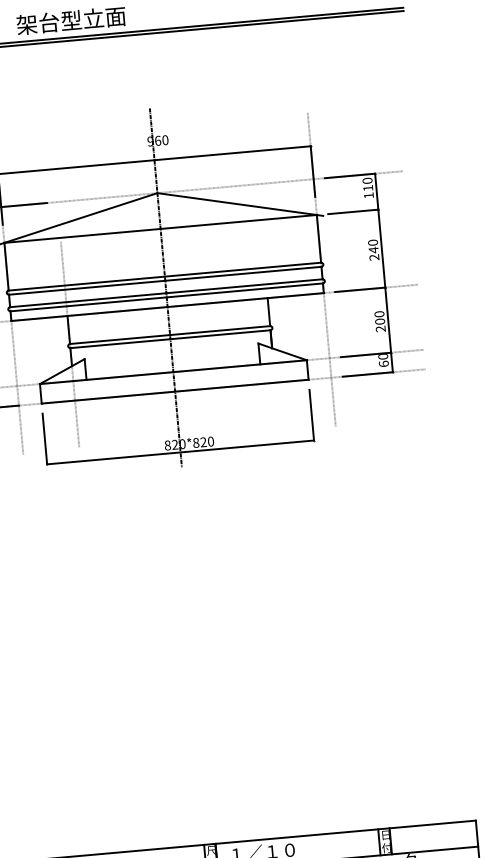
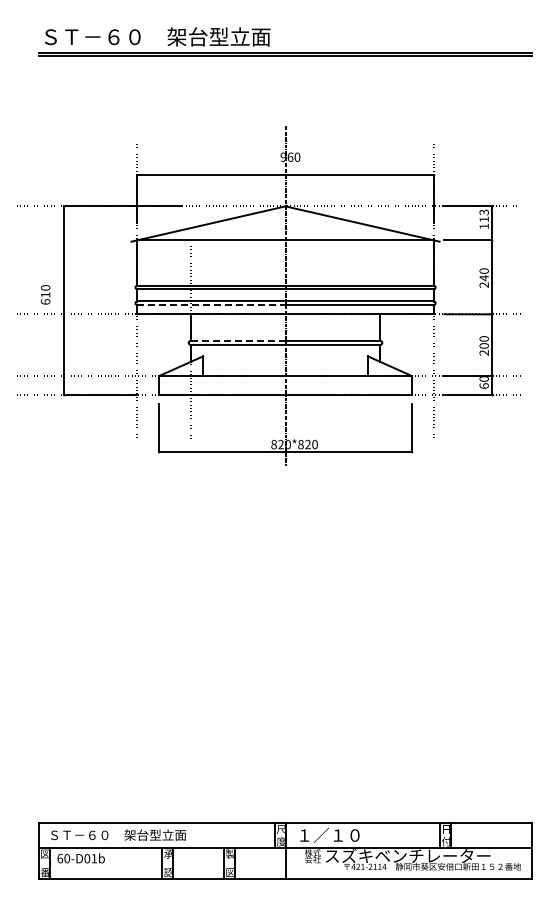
text: (366, 180) -> (483, 212), 110 -> 113
line: (88, 304) -> (211, 305), solid -> dashed
line: (120, 339) -> (238, 340), solid -> dashed

